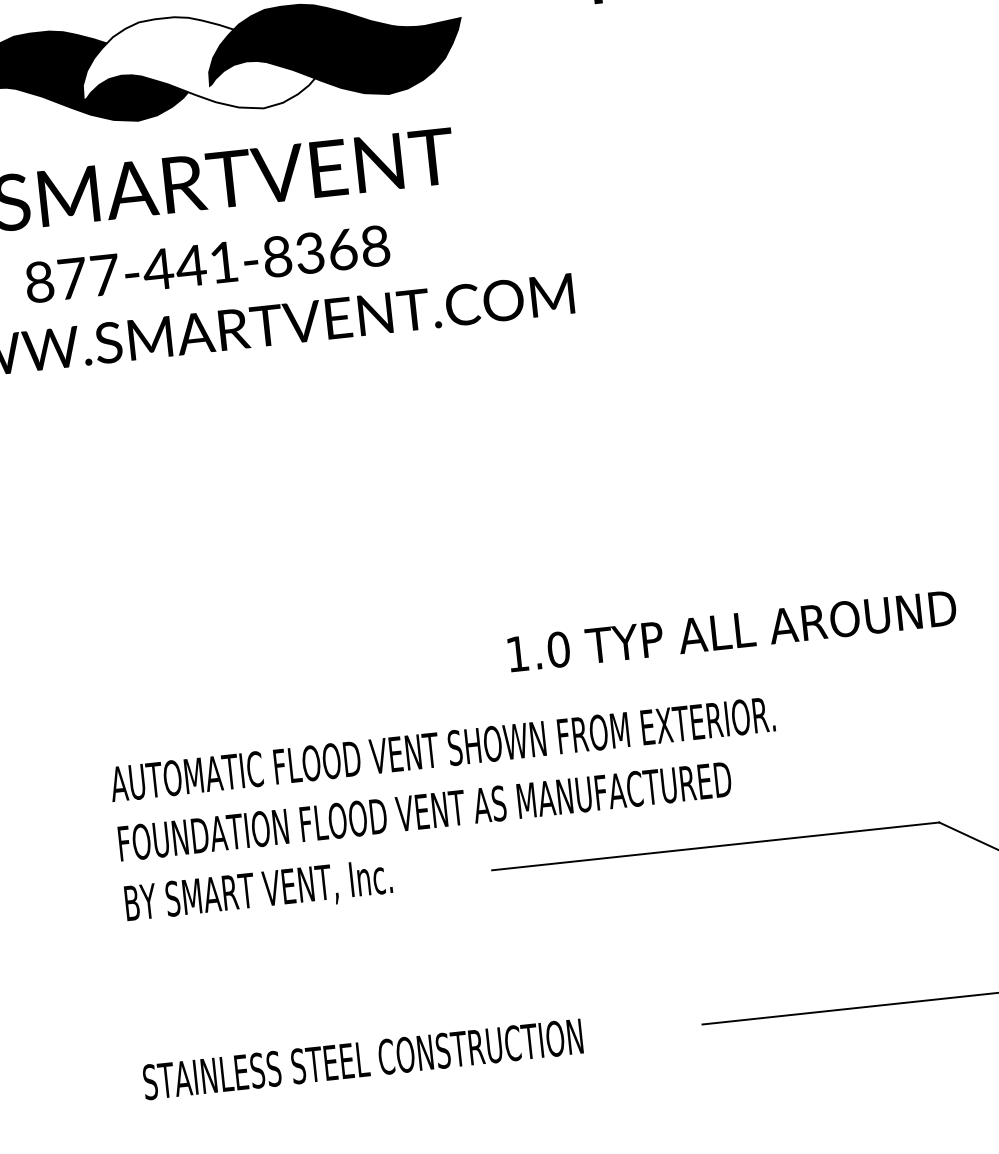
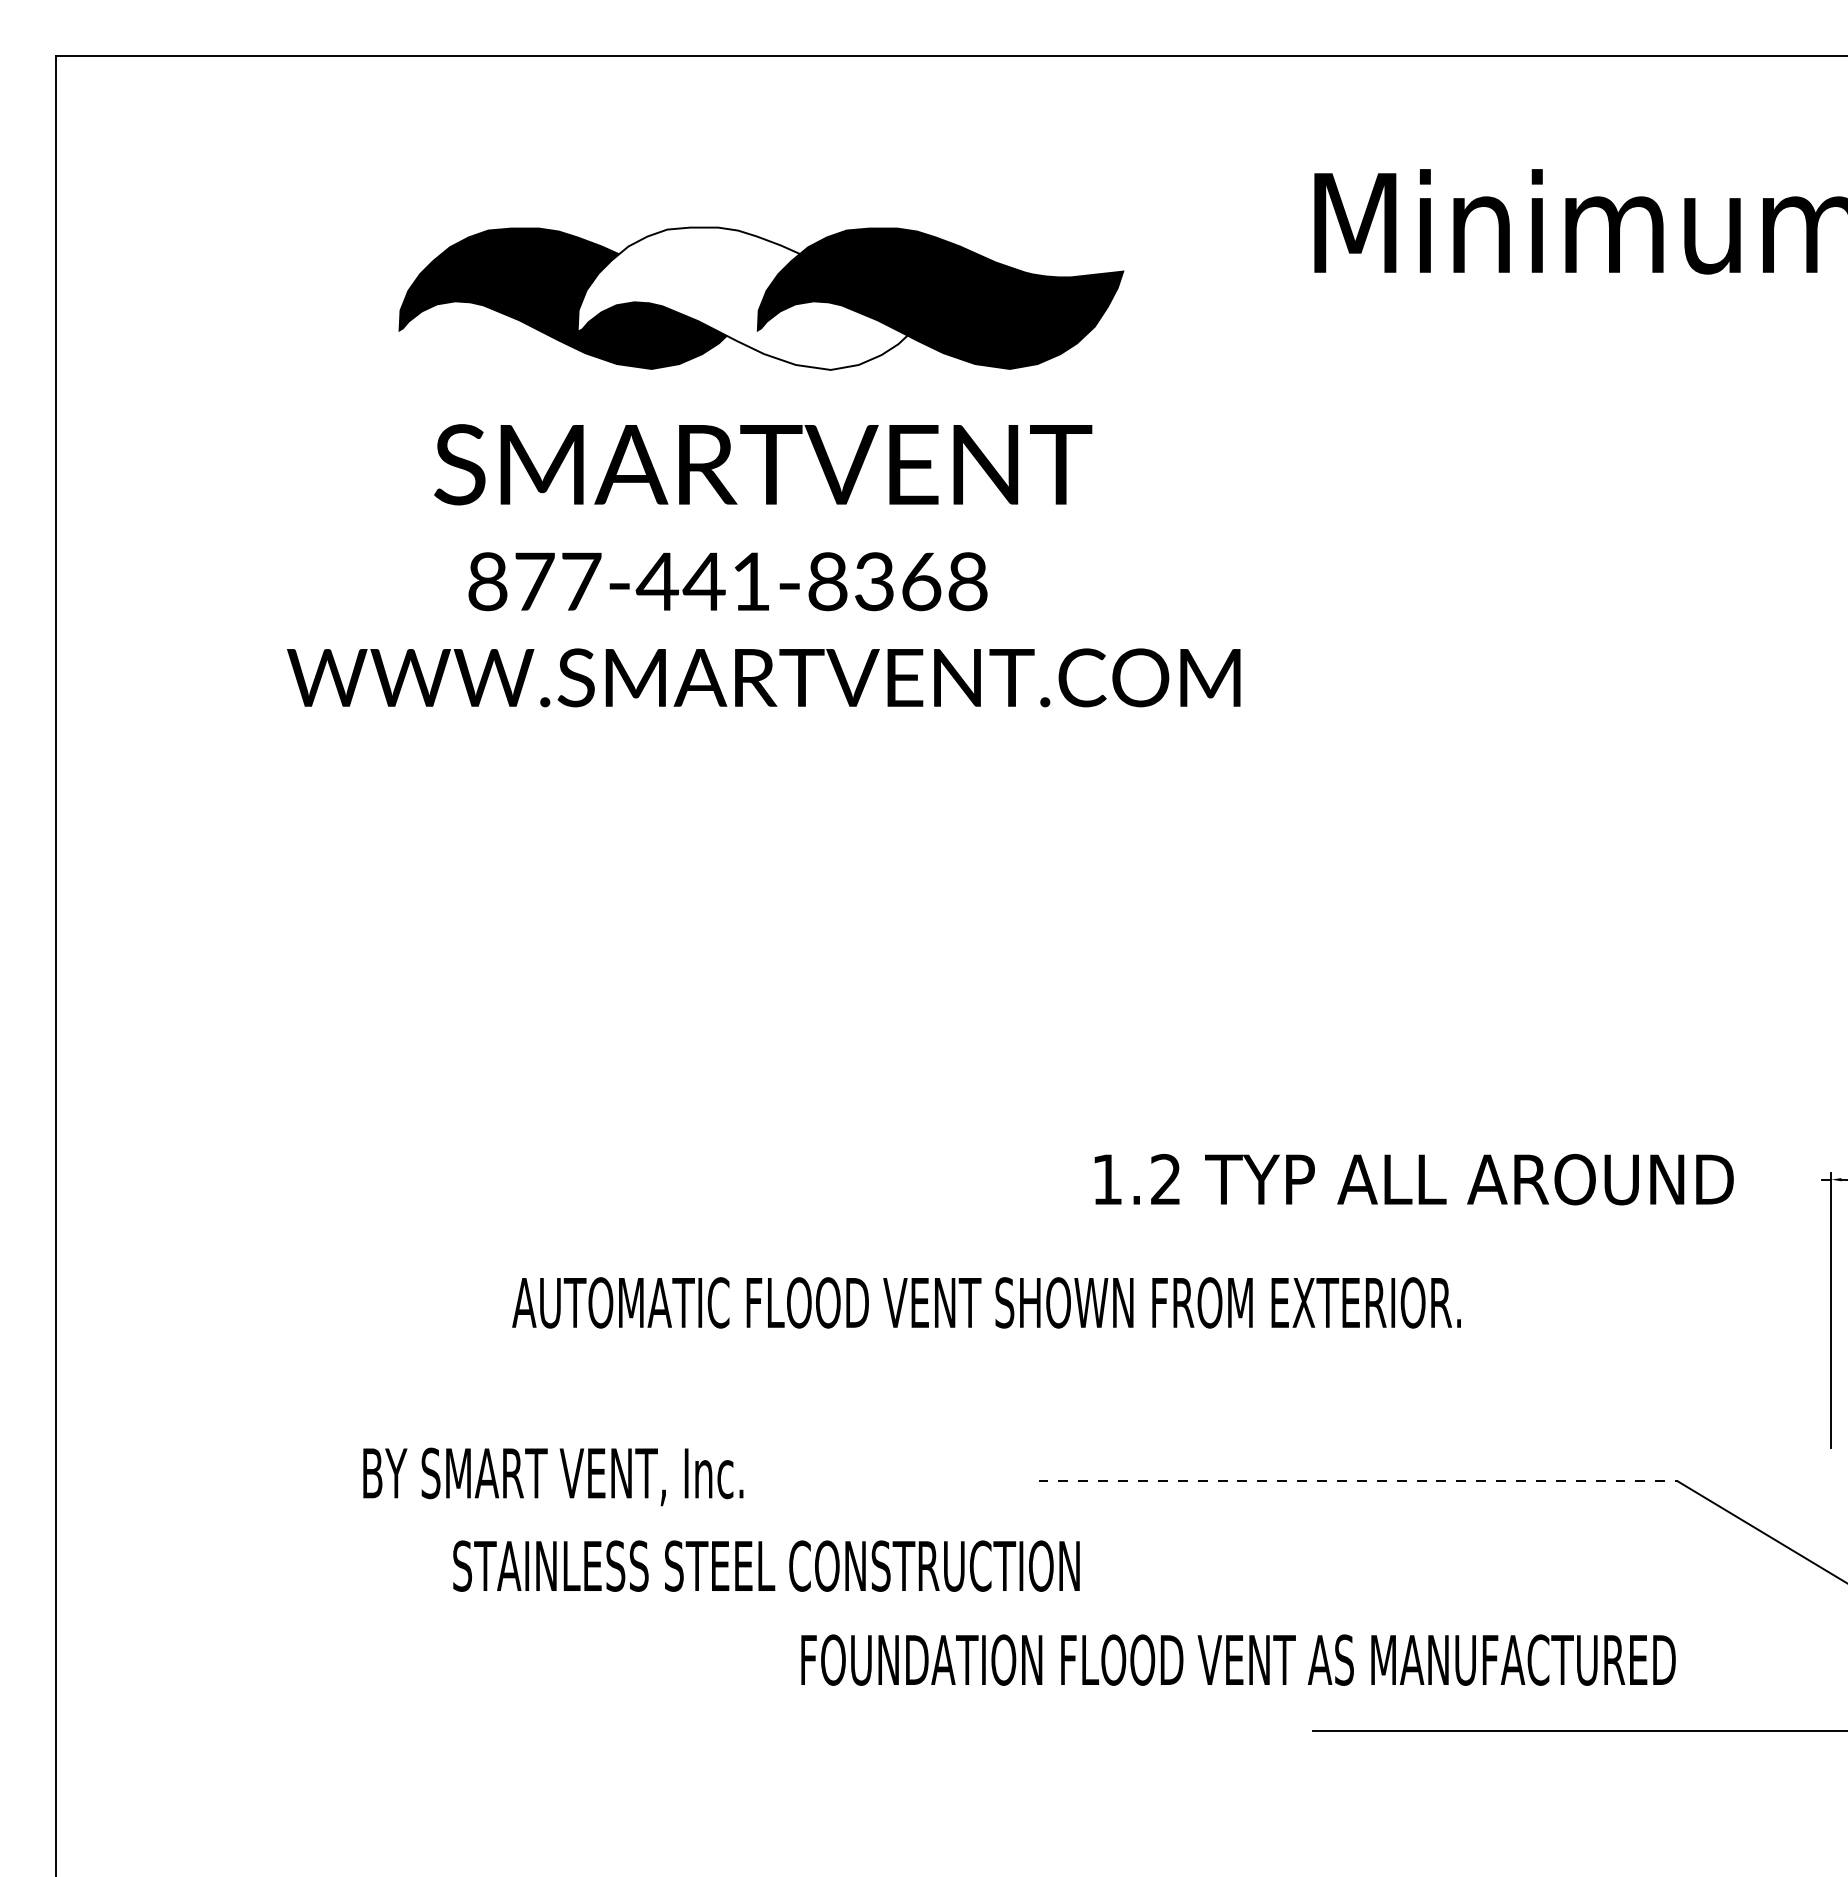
text: (558, 649) -> (1165, 1179), 1.0 -> 1.2
text: (424, 811) -> (1238, 1659), moved
line: (715, 846) -> (1358, 1481), solid -> dashed
text: (258, 891) -> (553, 1476), moved
text: (362, 1058) -> (766, 1565), moved

